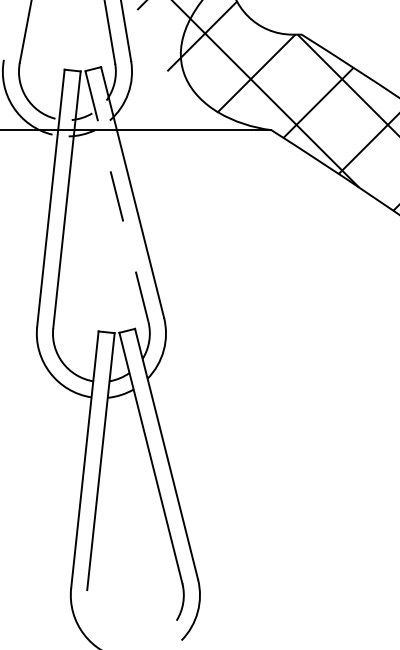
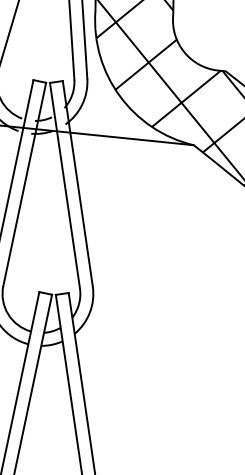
line: (117, 196) -> (65, 185), dashed -> solid

